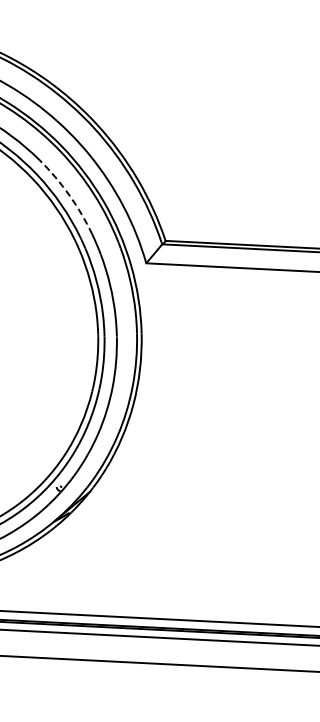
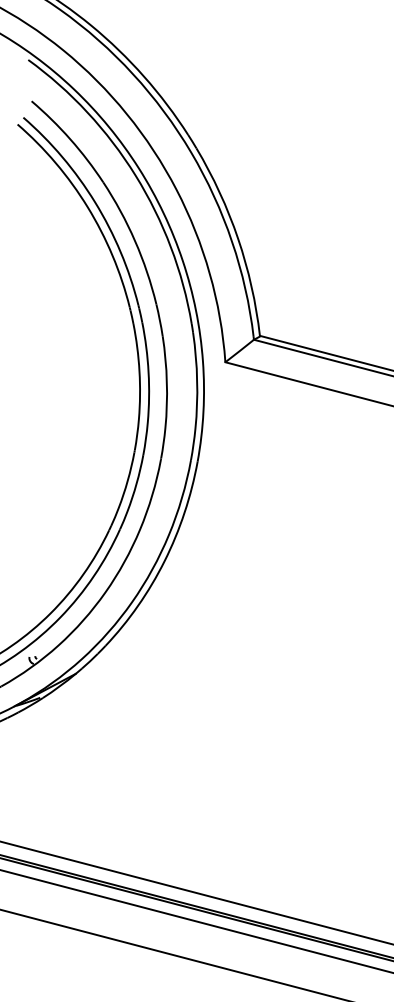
arc: (69, 195) -> (135, 241), dashed -> solid

